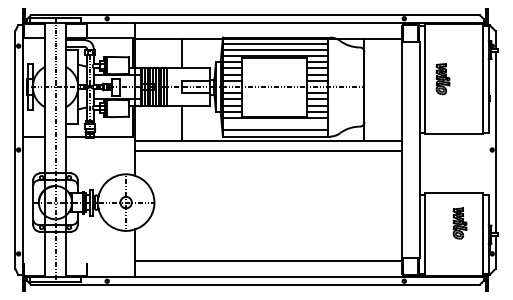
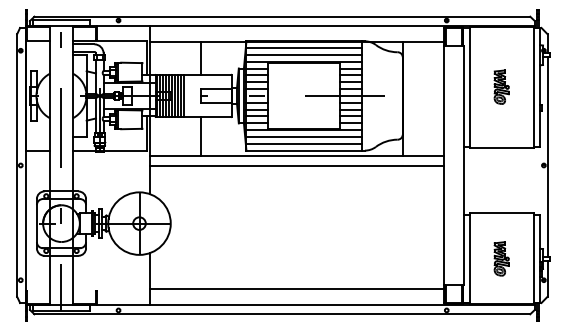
part: (442, 79) -> (501, 87), moved
line: (274, 124) -> (303, 137), added
part: (459, 223) -> (501, 258), moved

